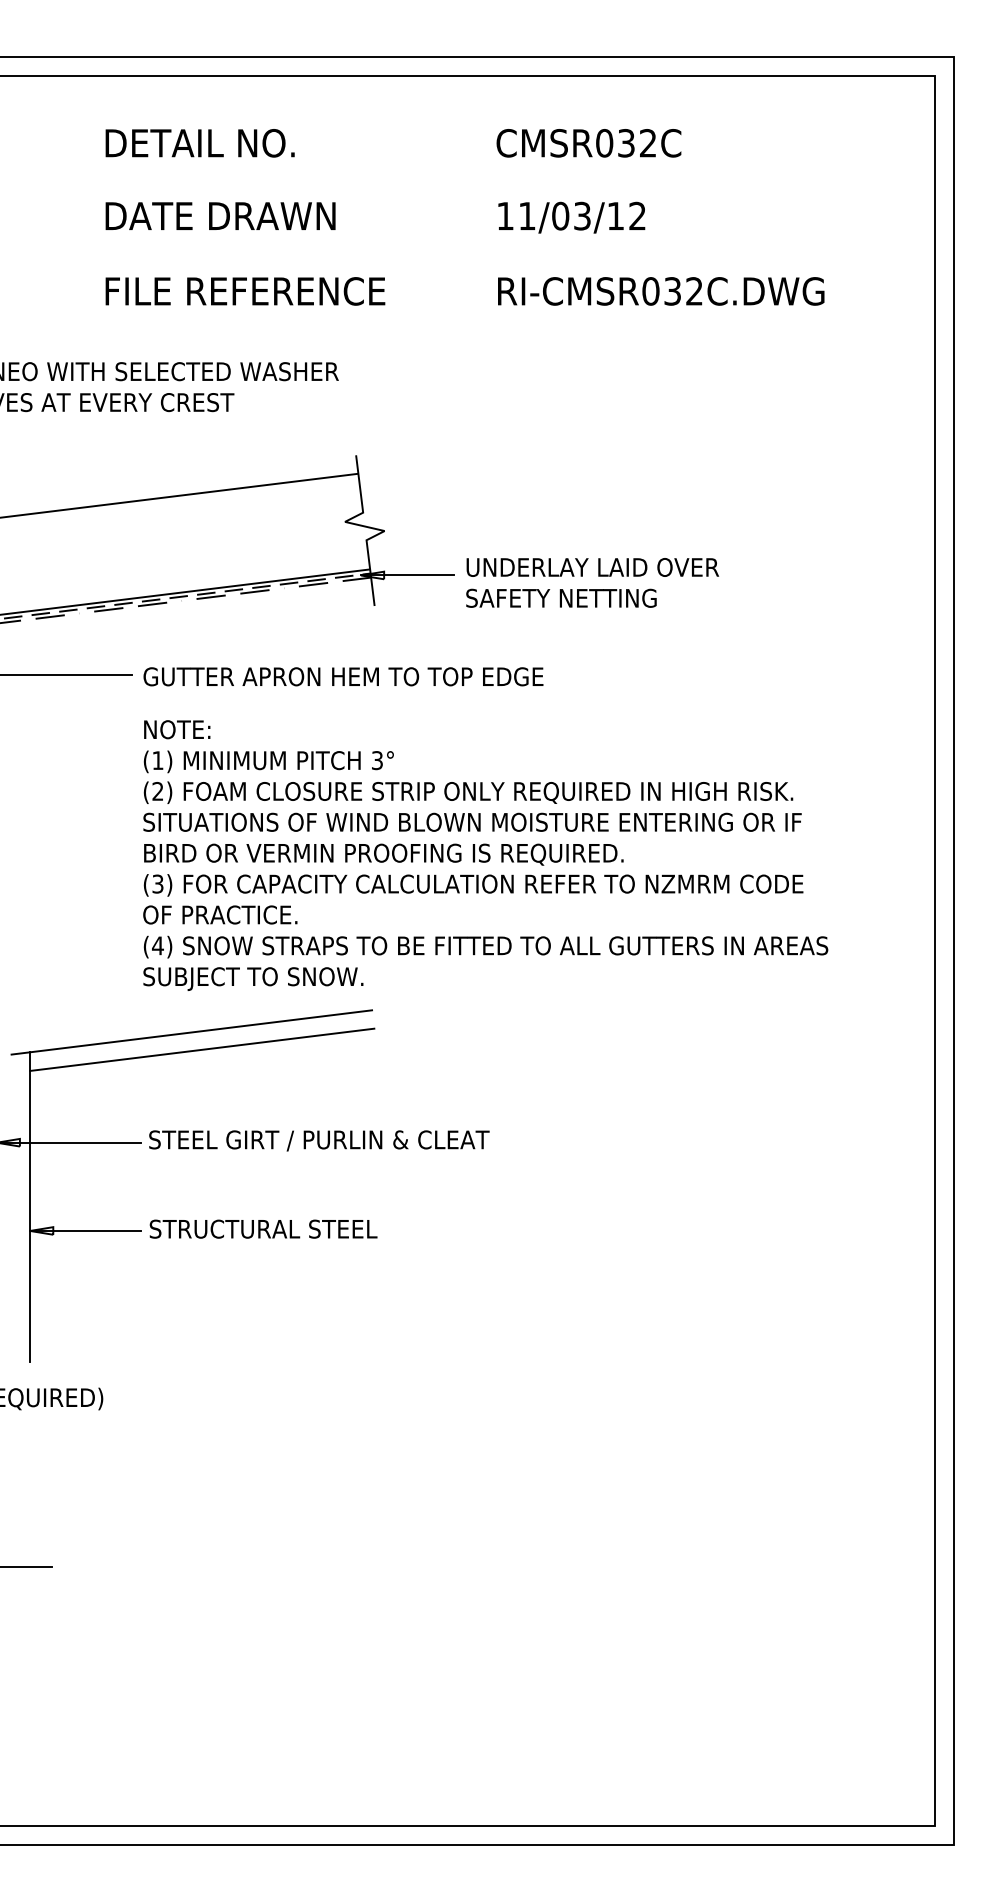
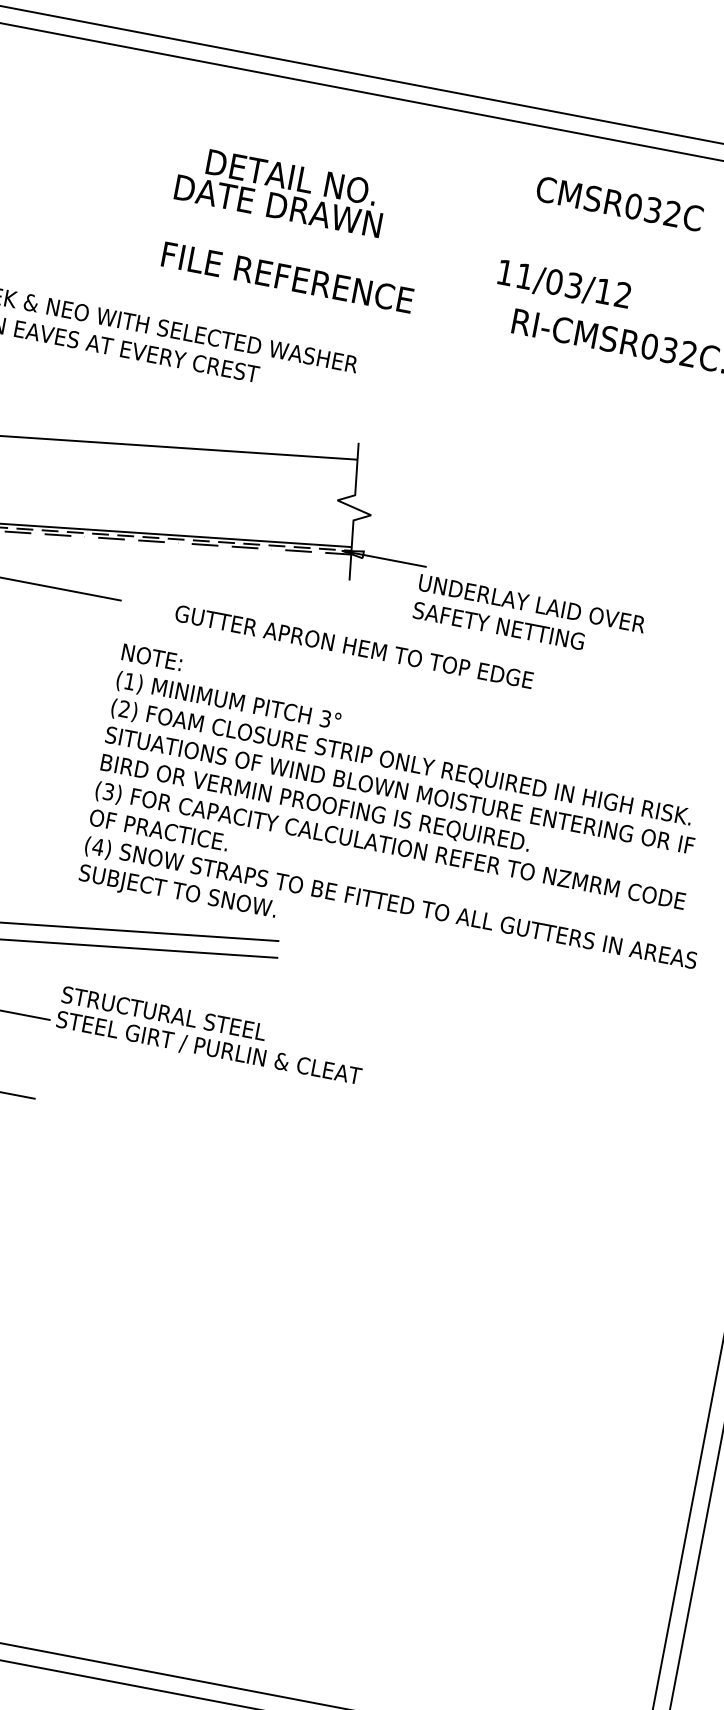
text: (199, 143) -> (291, 177), moved
text: (571, 217) -> (563, 285), moved
text: (592, 582) -> (529, 617), moved
text: (343, 676) -> (354, 646), moved
text: (263, 1228) -> (164, 1012), moved

